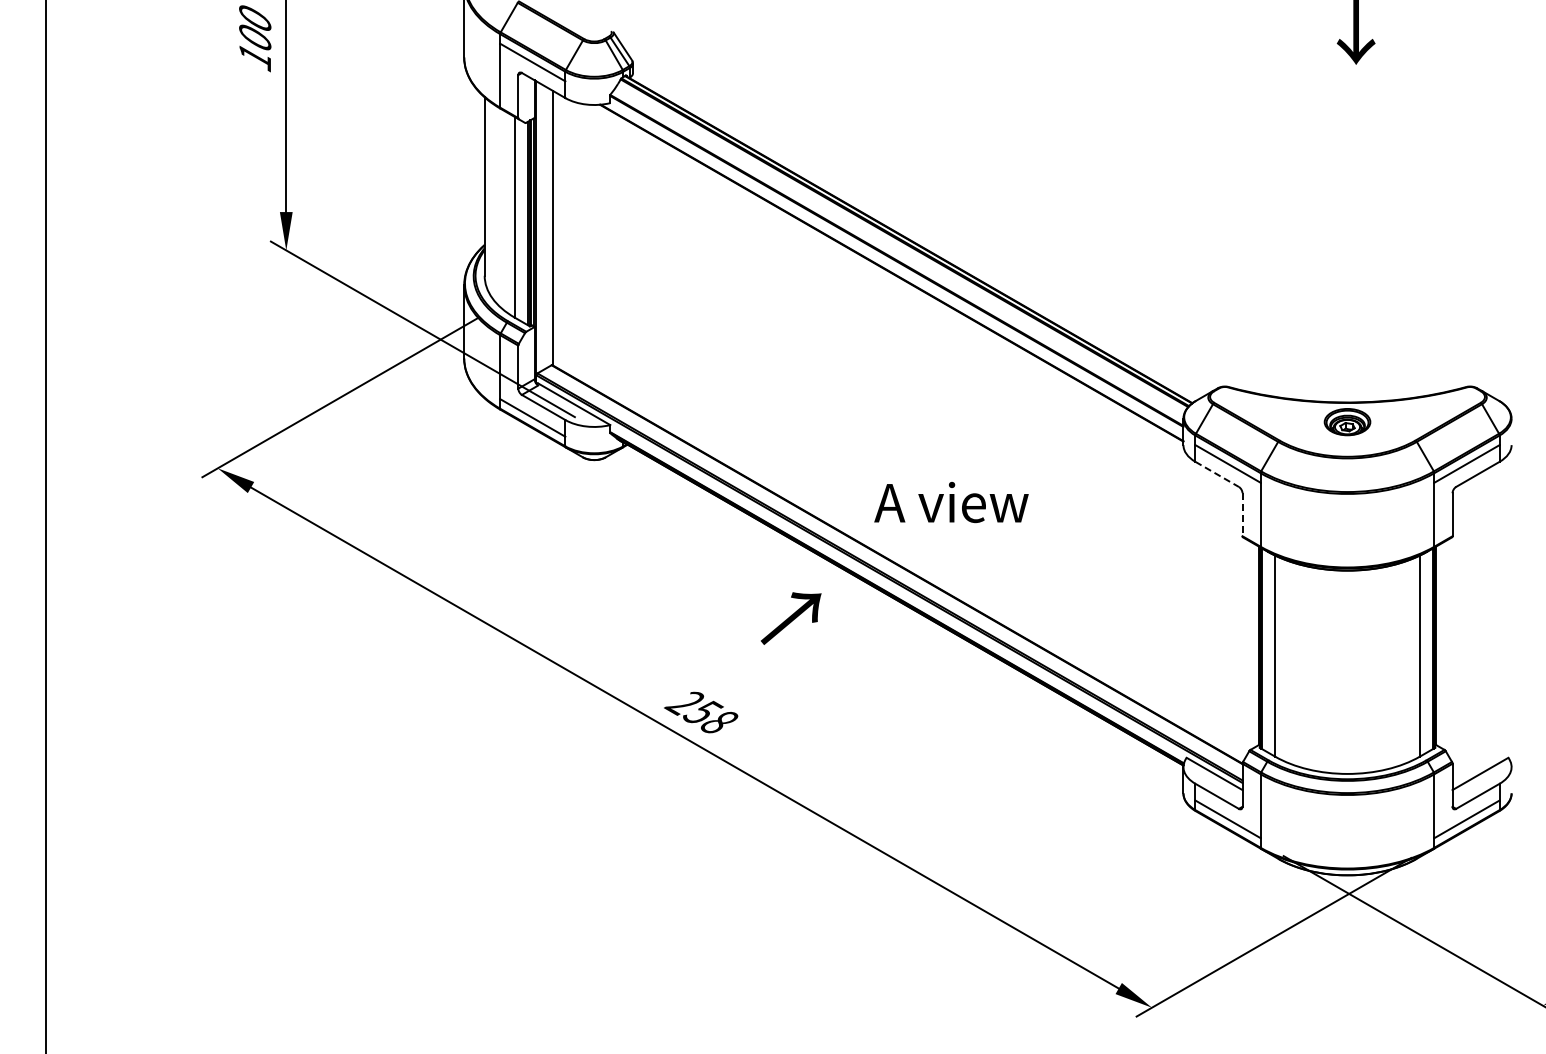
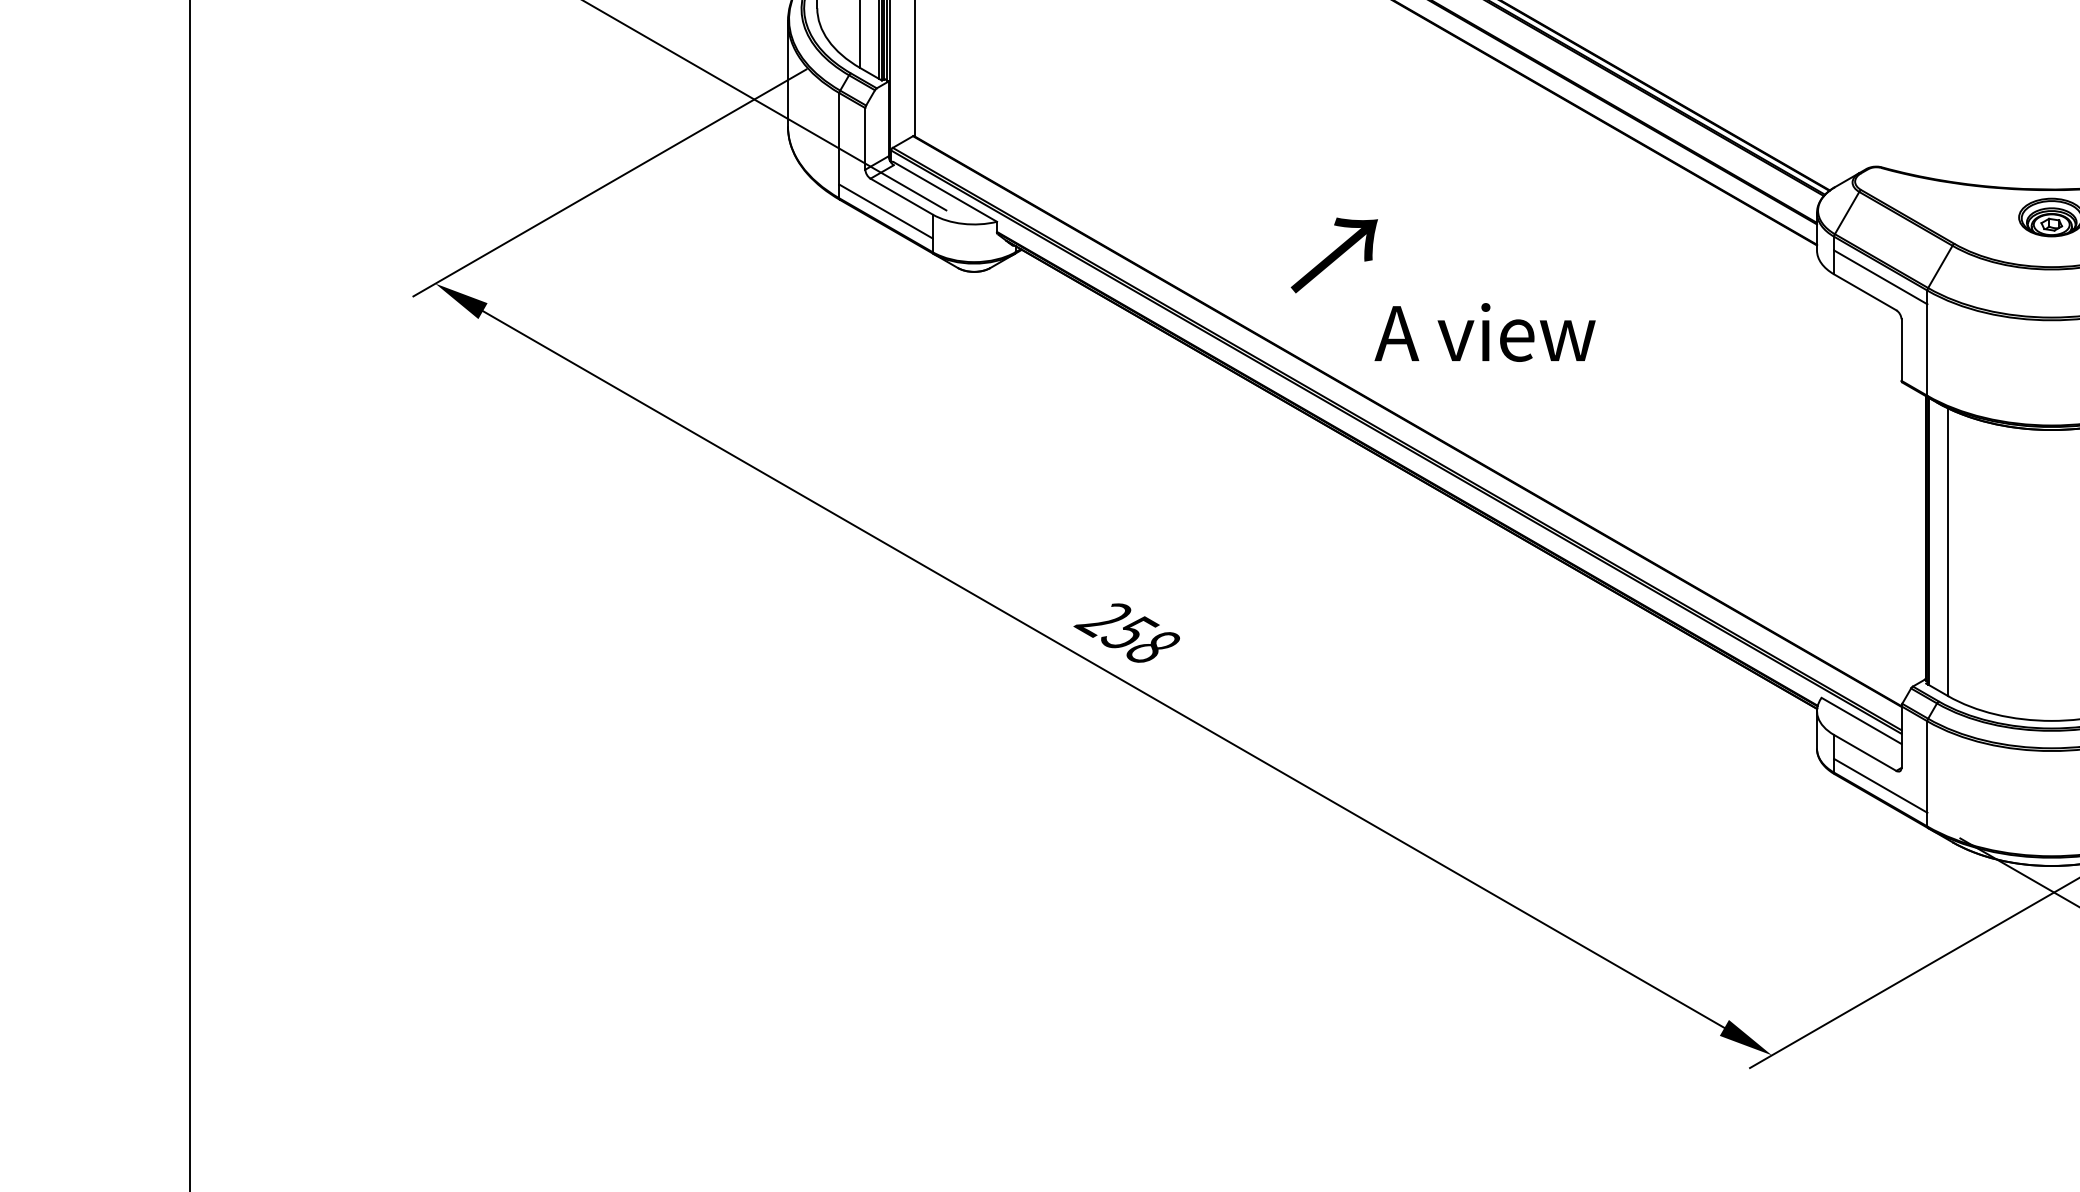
line: (1217, 474) -> (1865, 292), dashed -> solid
line: (1242, 514) -> (1901, 349), dashed -> solid
text: (790, 618) -> (1333, 255), moved

